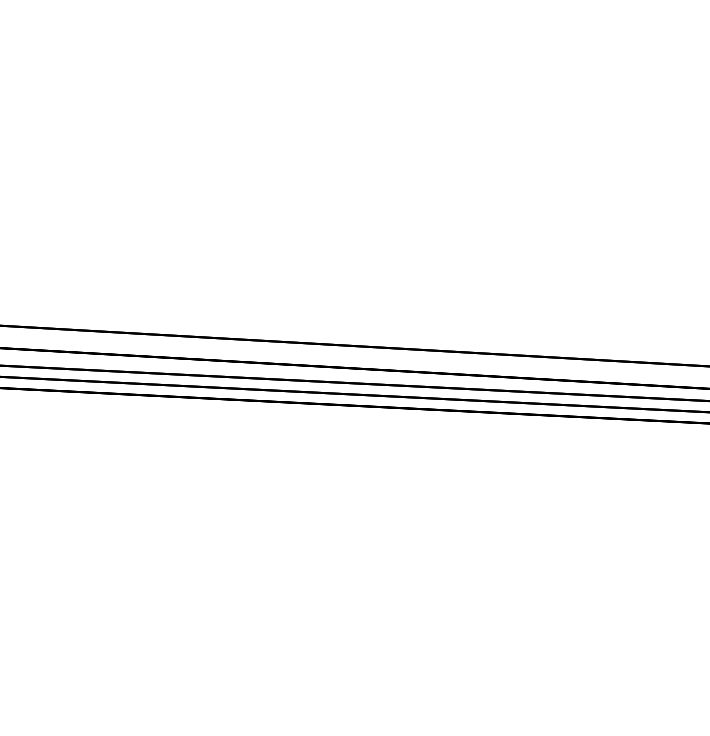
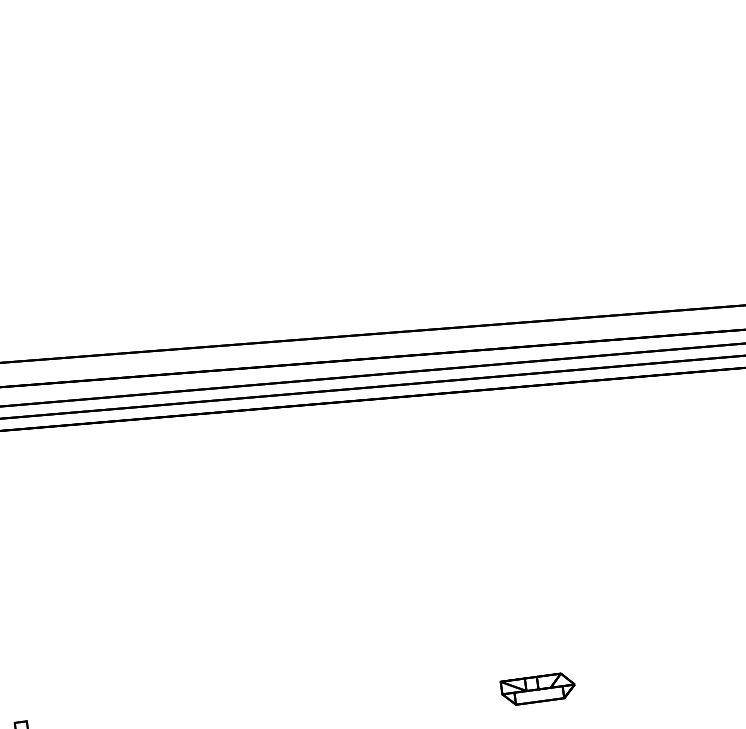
part: (423, 688) -> (537, 689), added

